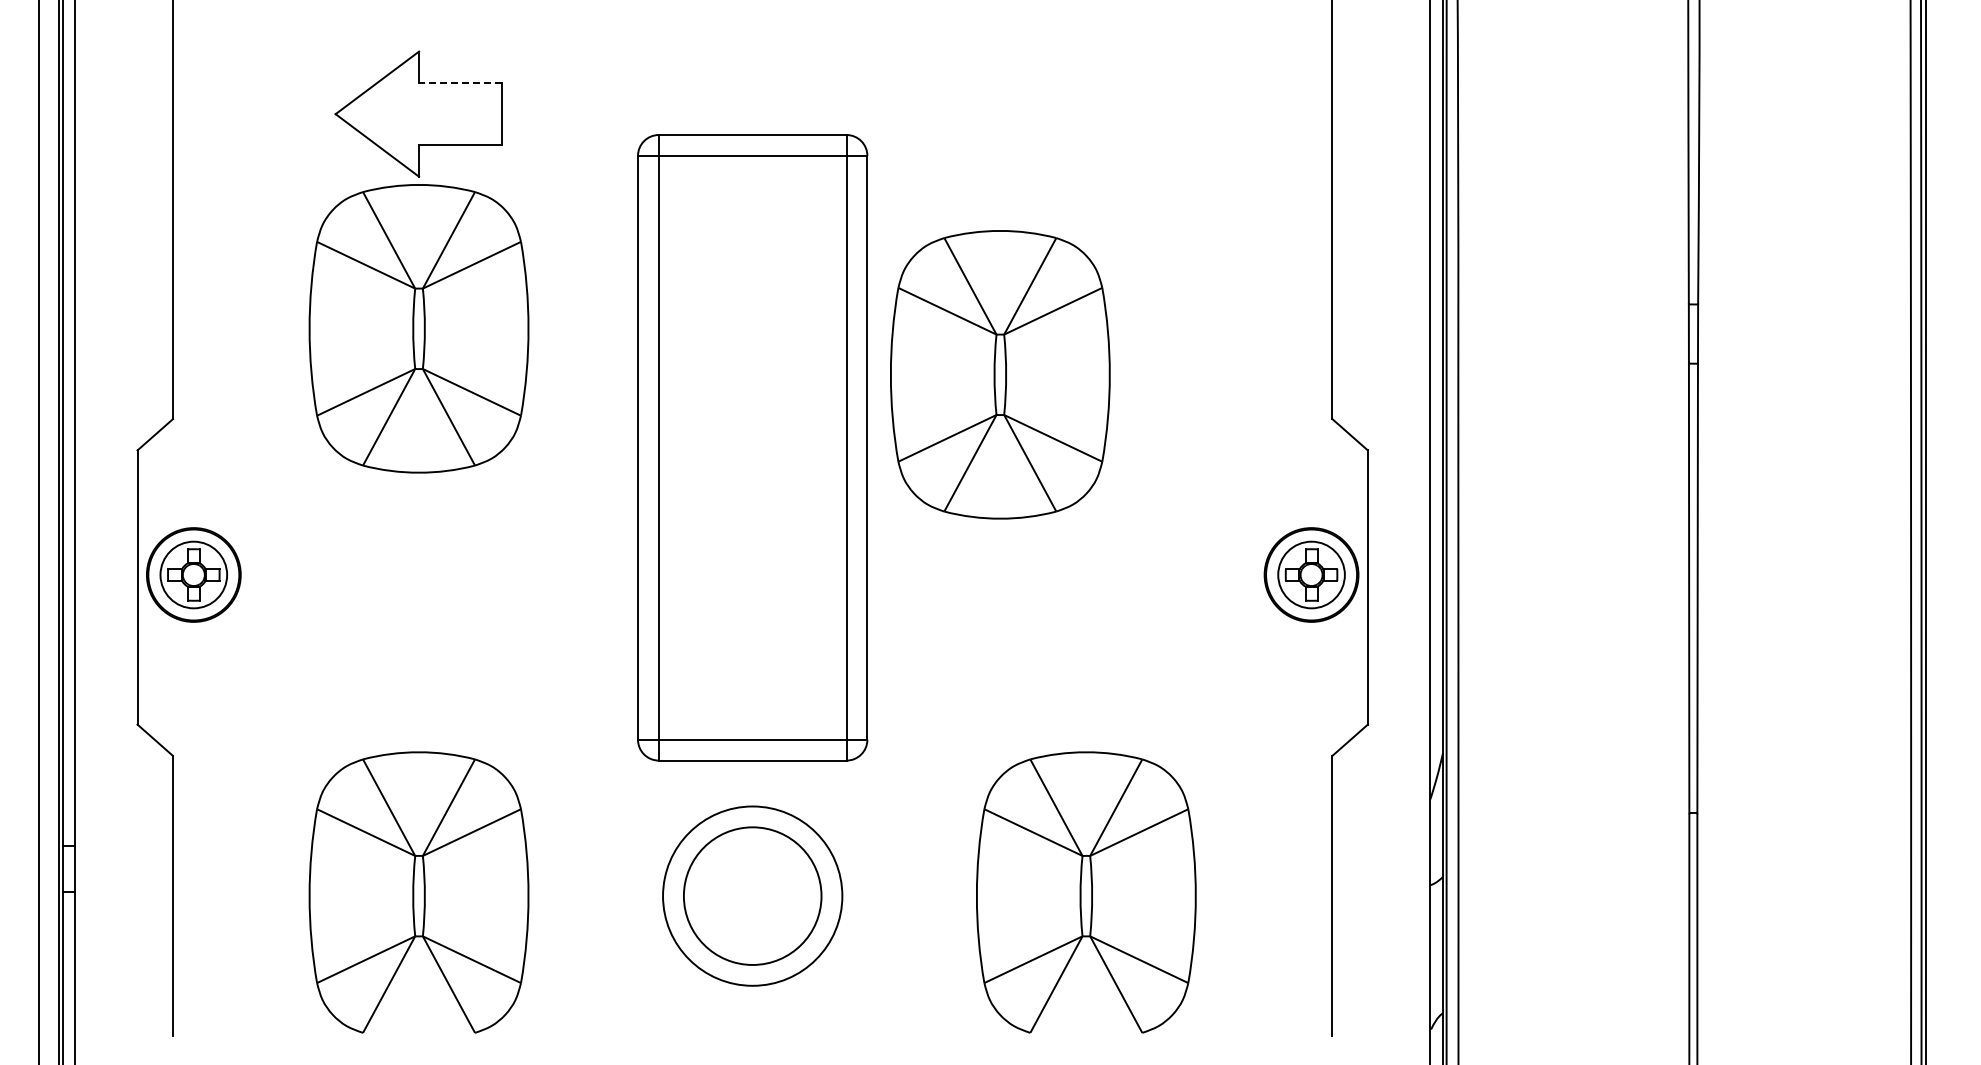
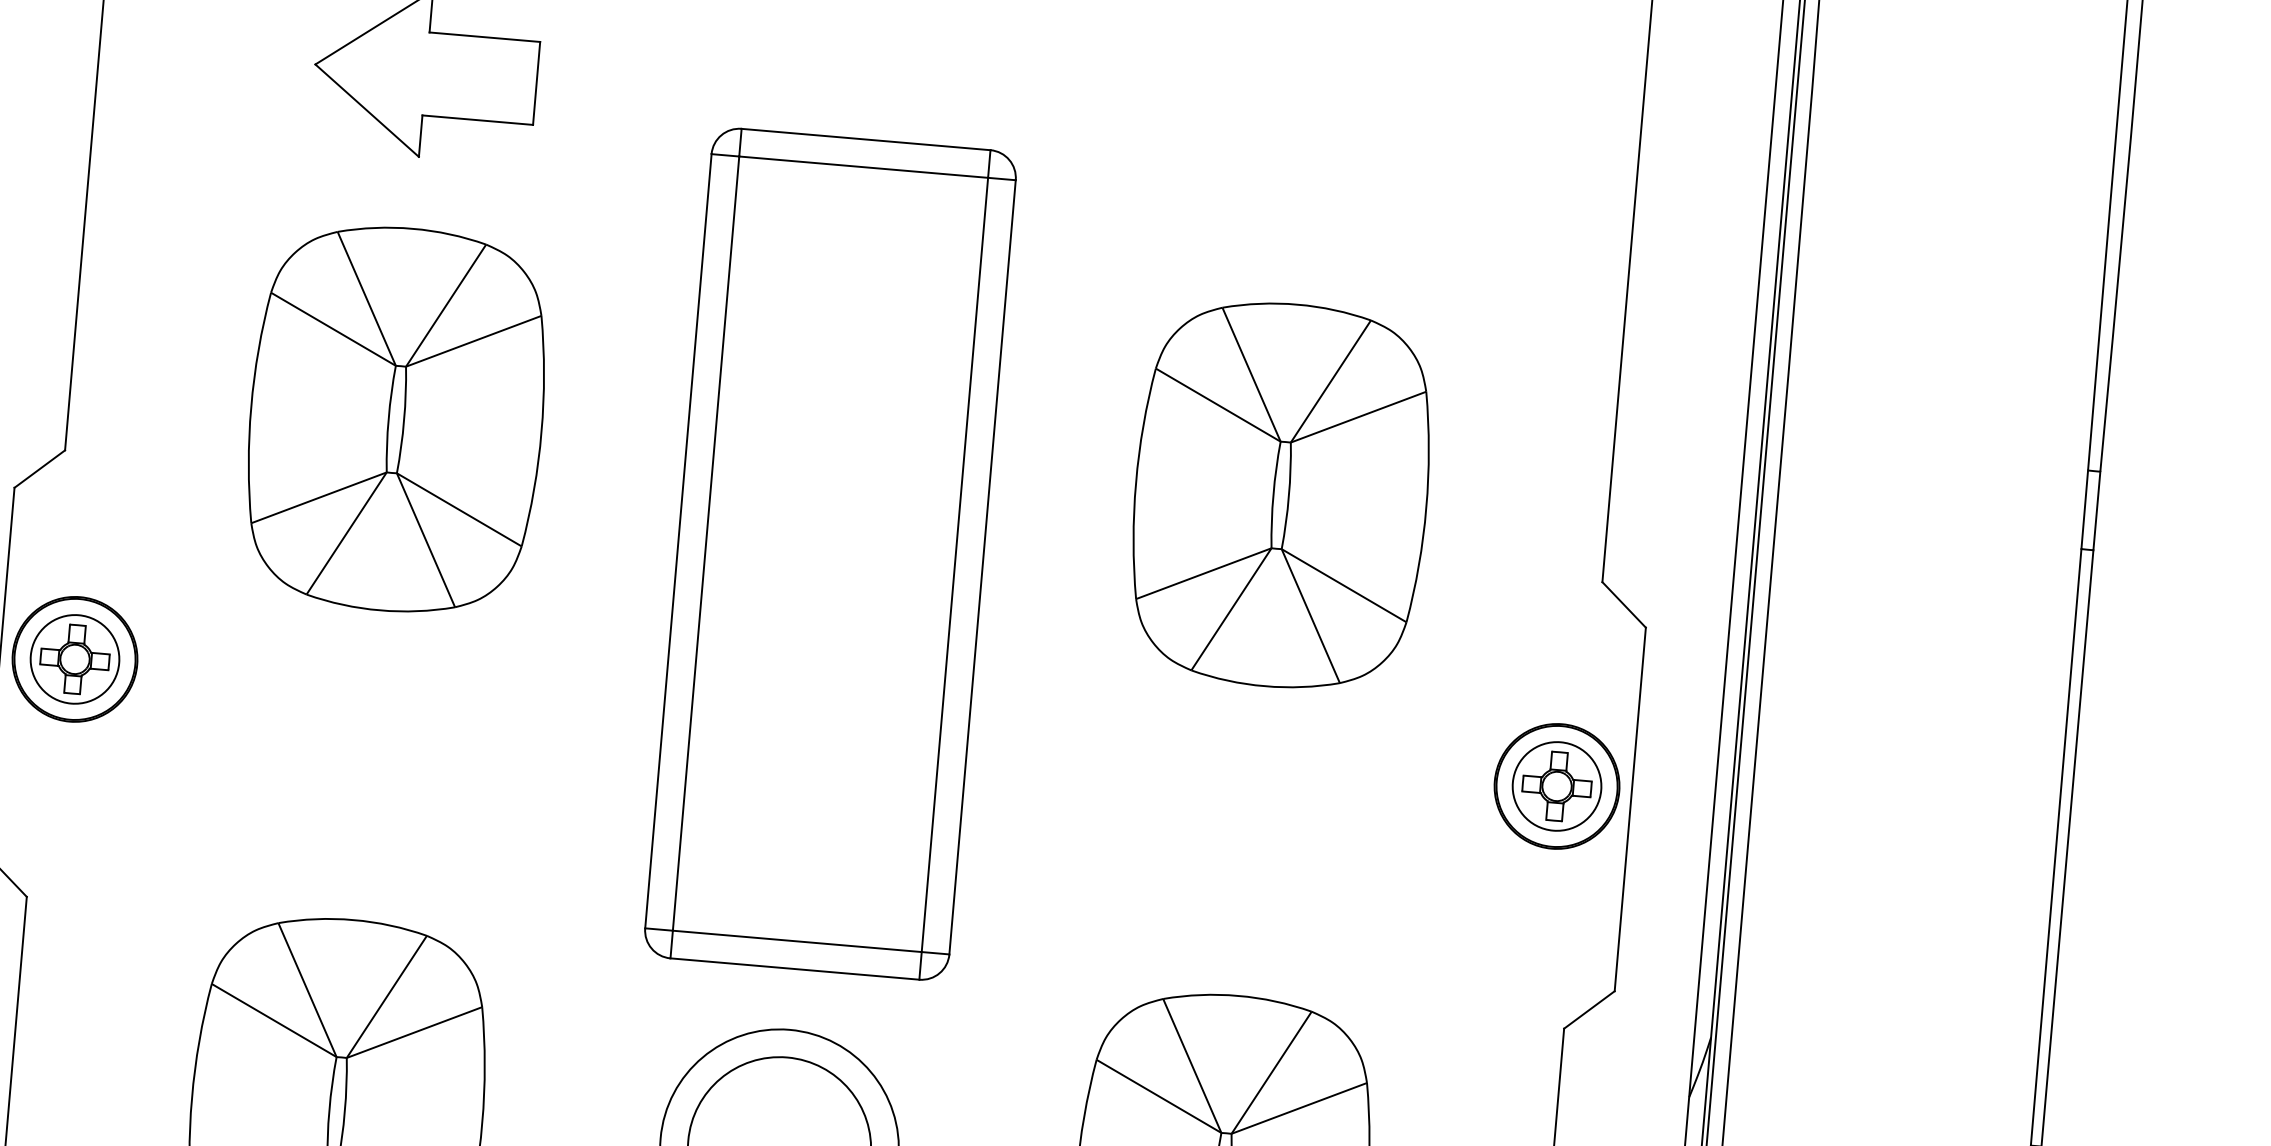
line: (460, 82) -> (484, 36), dashed -> solid
part: (418, 328) -> (395, 419), moved
part: (1000, 374) -> (1281, 495), moved

